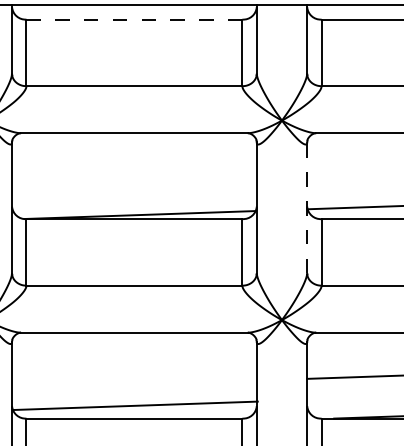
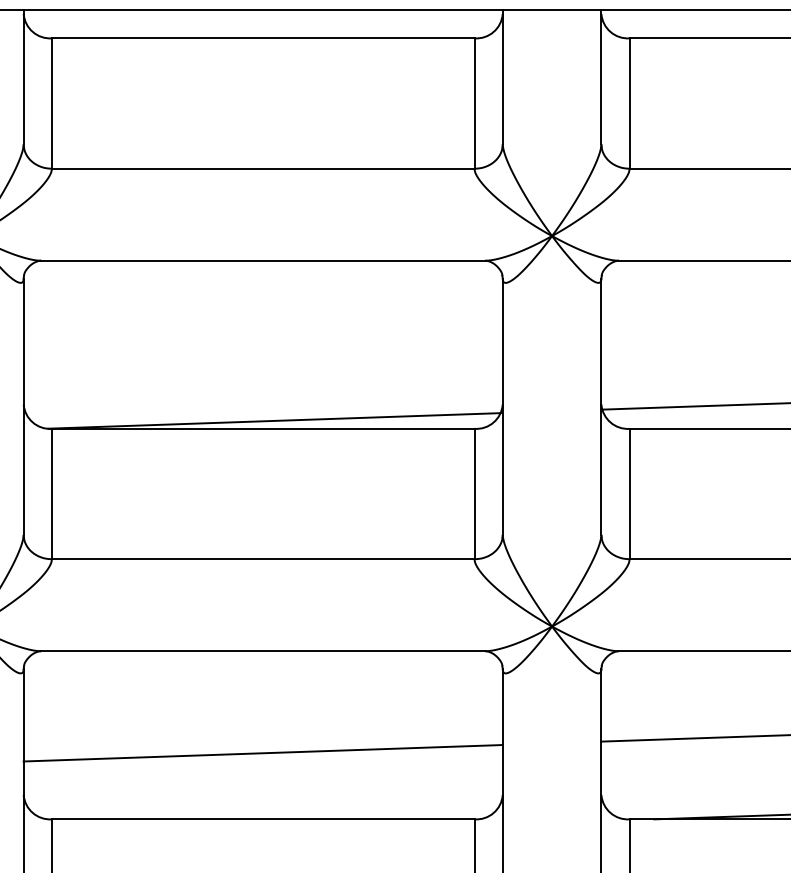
line: (134, 19) -> (263, 38), dashed -> solid
line: (307, 207) -> (602, 406), dashed -> solid
line: (135, 405) -> (263, 752), moved

